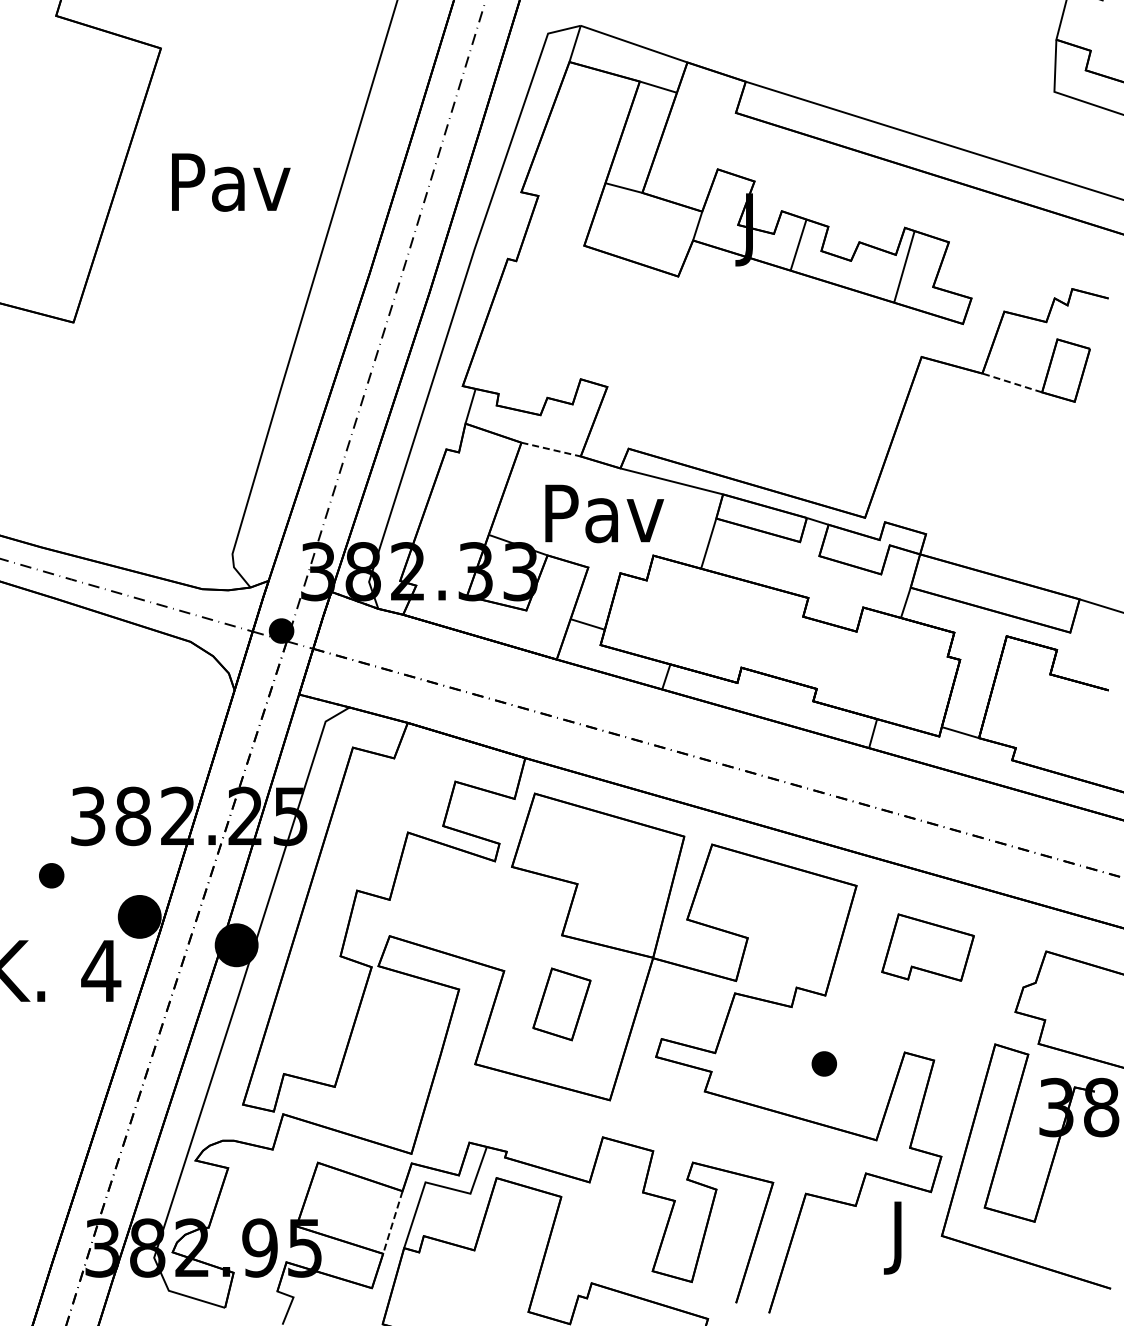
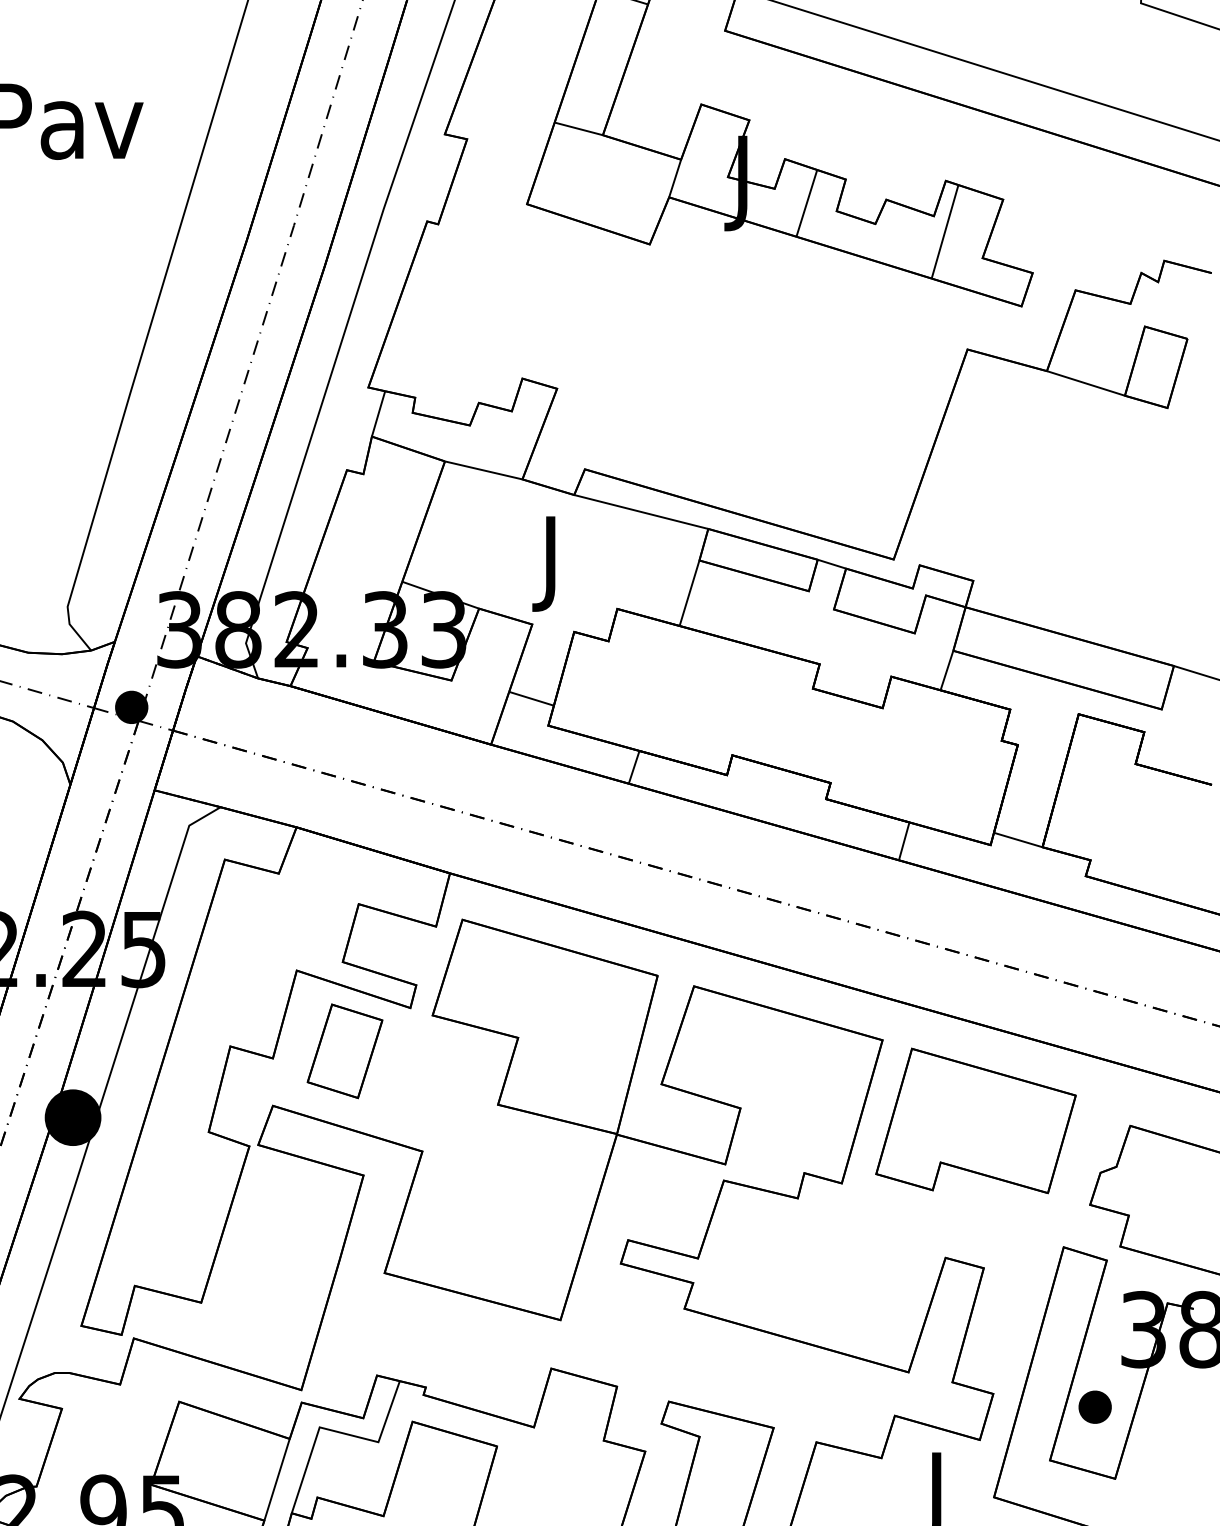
line: (1011, 382) -> (1084, 382), dashed -> solid
line: (551, 449) -> (484, 470), dashed -> solid
text: (604, 520) -> (553, 563), Pav -> J
part: (927, 947) -> (975, 1120), size x1.67
part: (561, 1004) -> (344, 1051), moved
part: (823, 1063) -> (1094, 1406), moved
line: (392, 1222) -> (276, 1479), dashed -> solid

